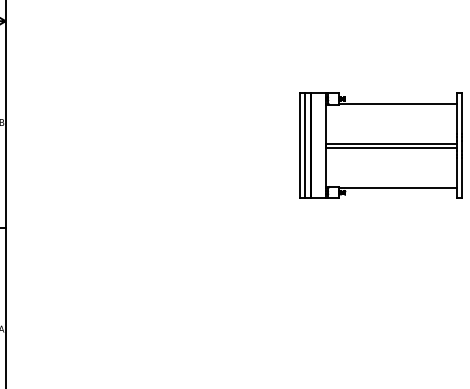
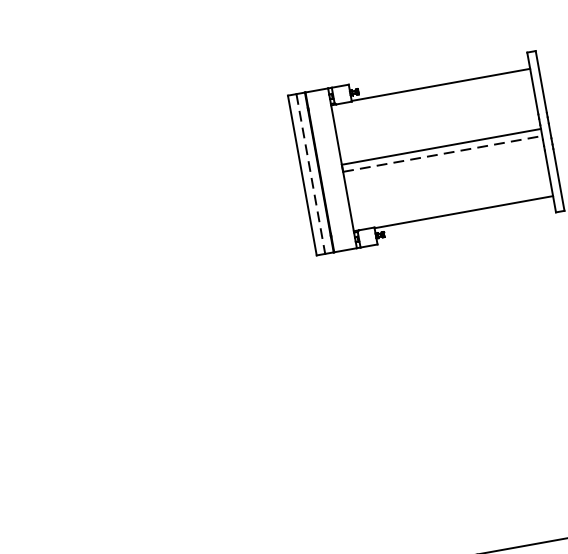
line: (305, 146) -> (311, 174), solid -> dashed
line: (391, 148) -> (443, 154), solid -> dashed

